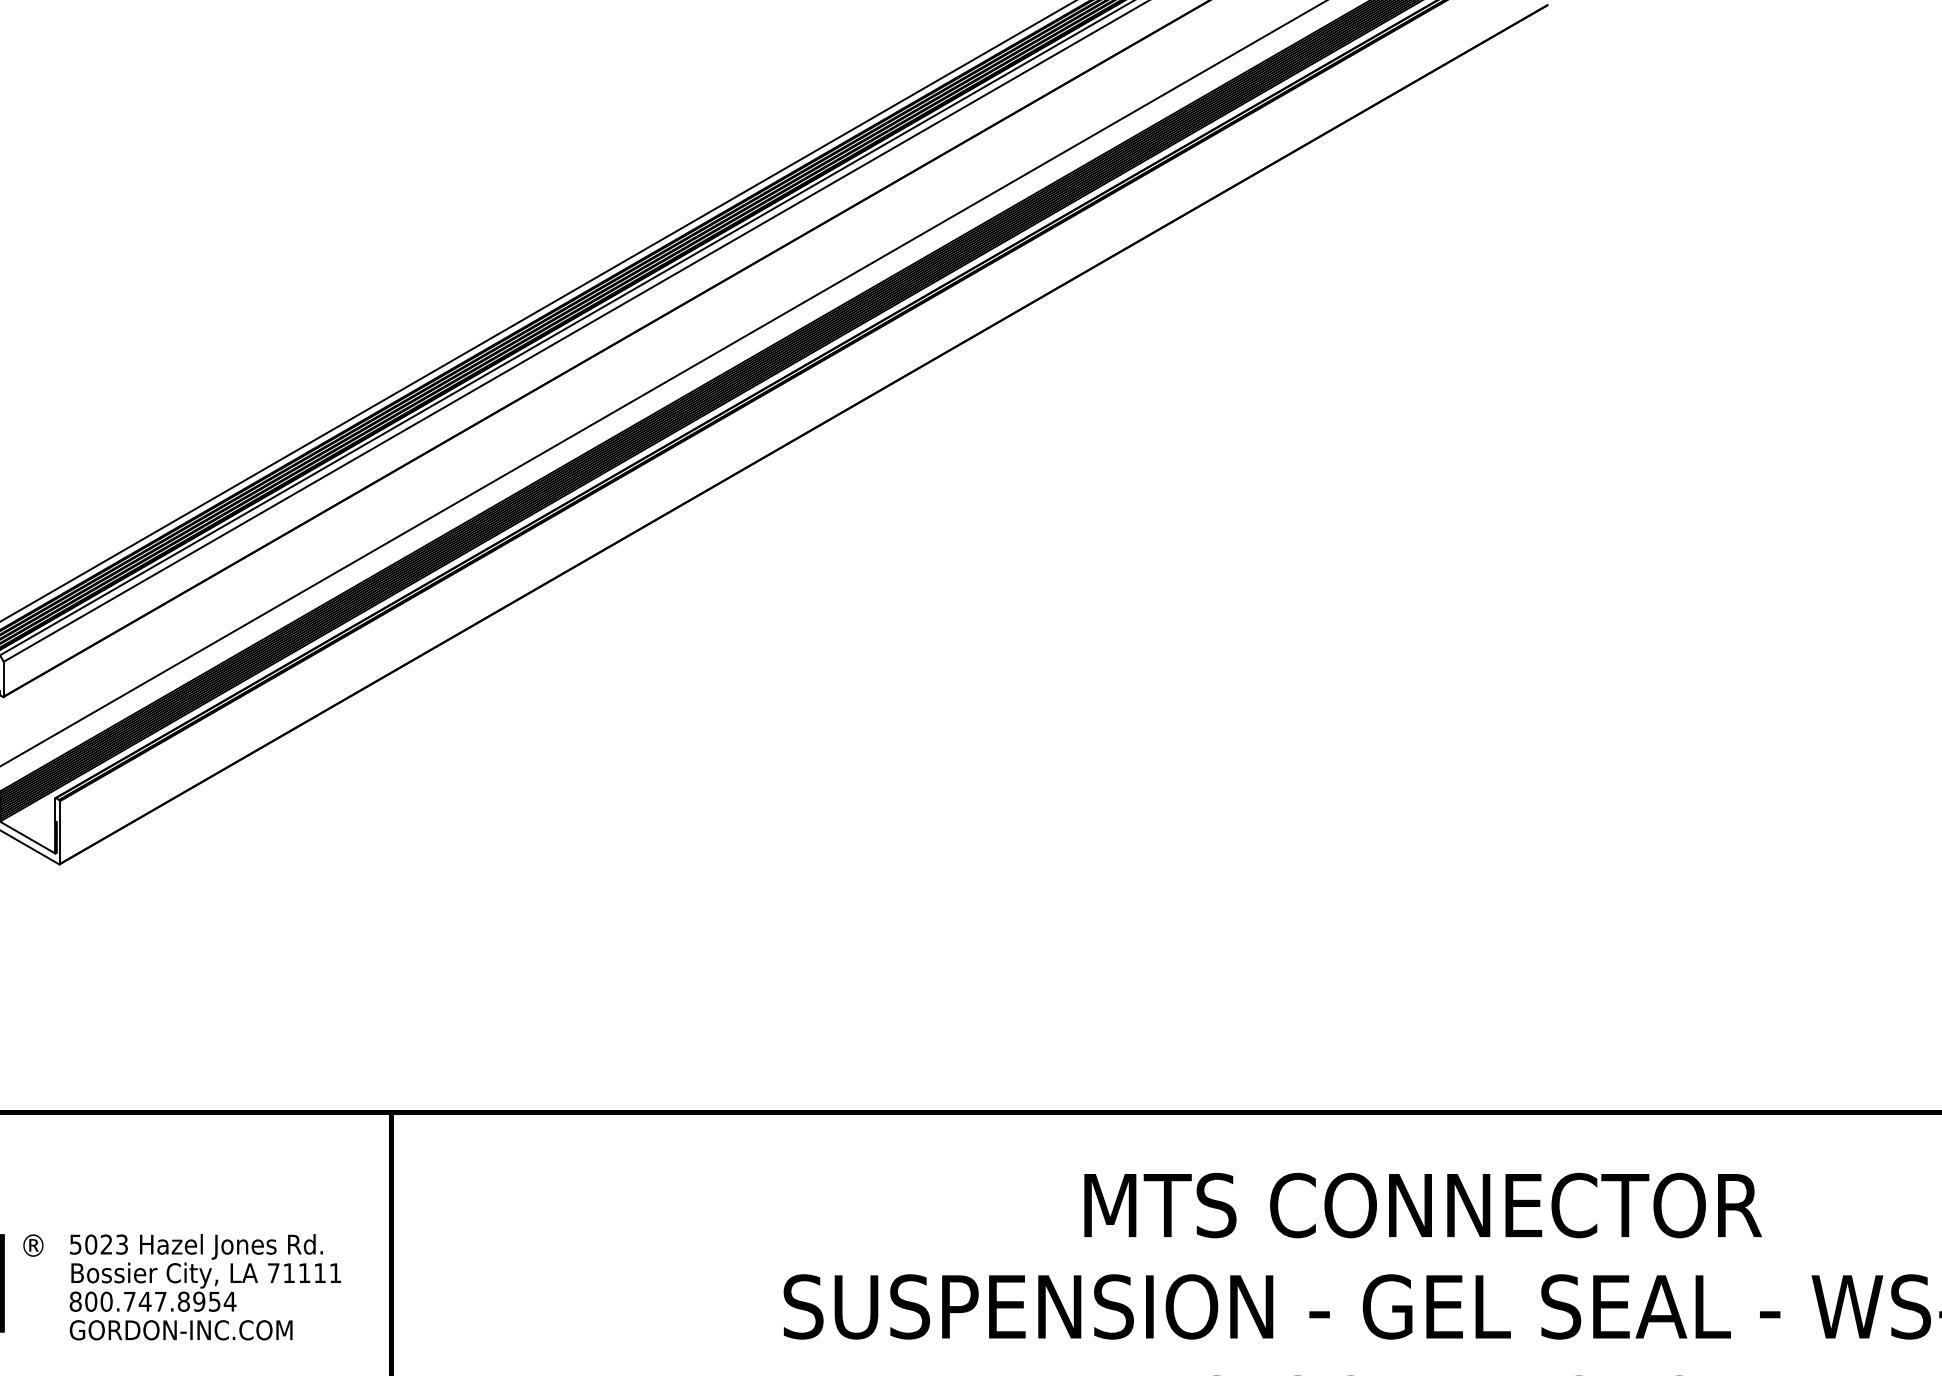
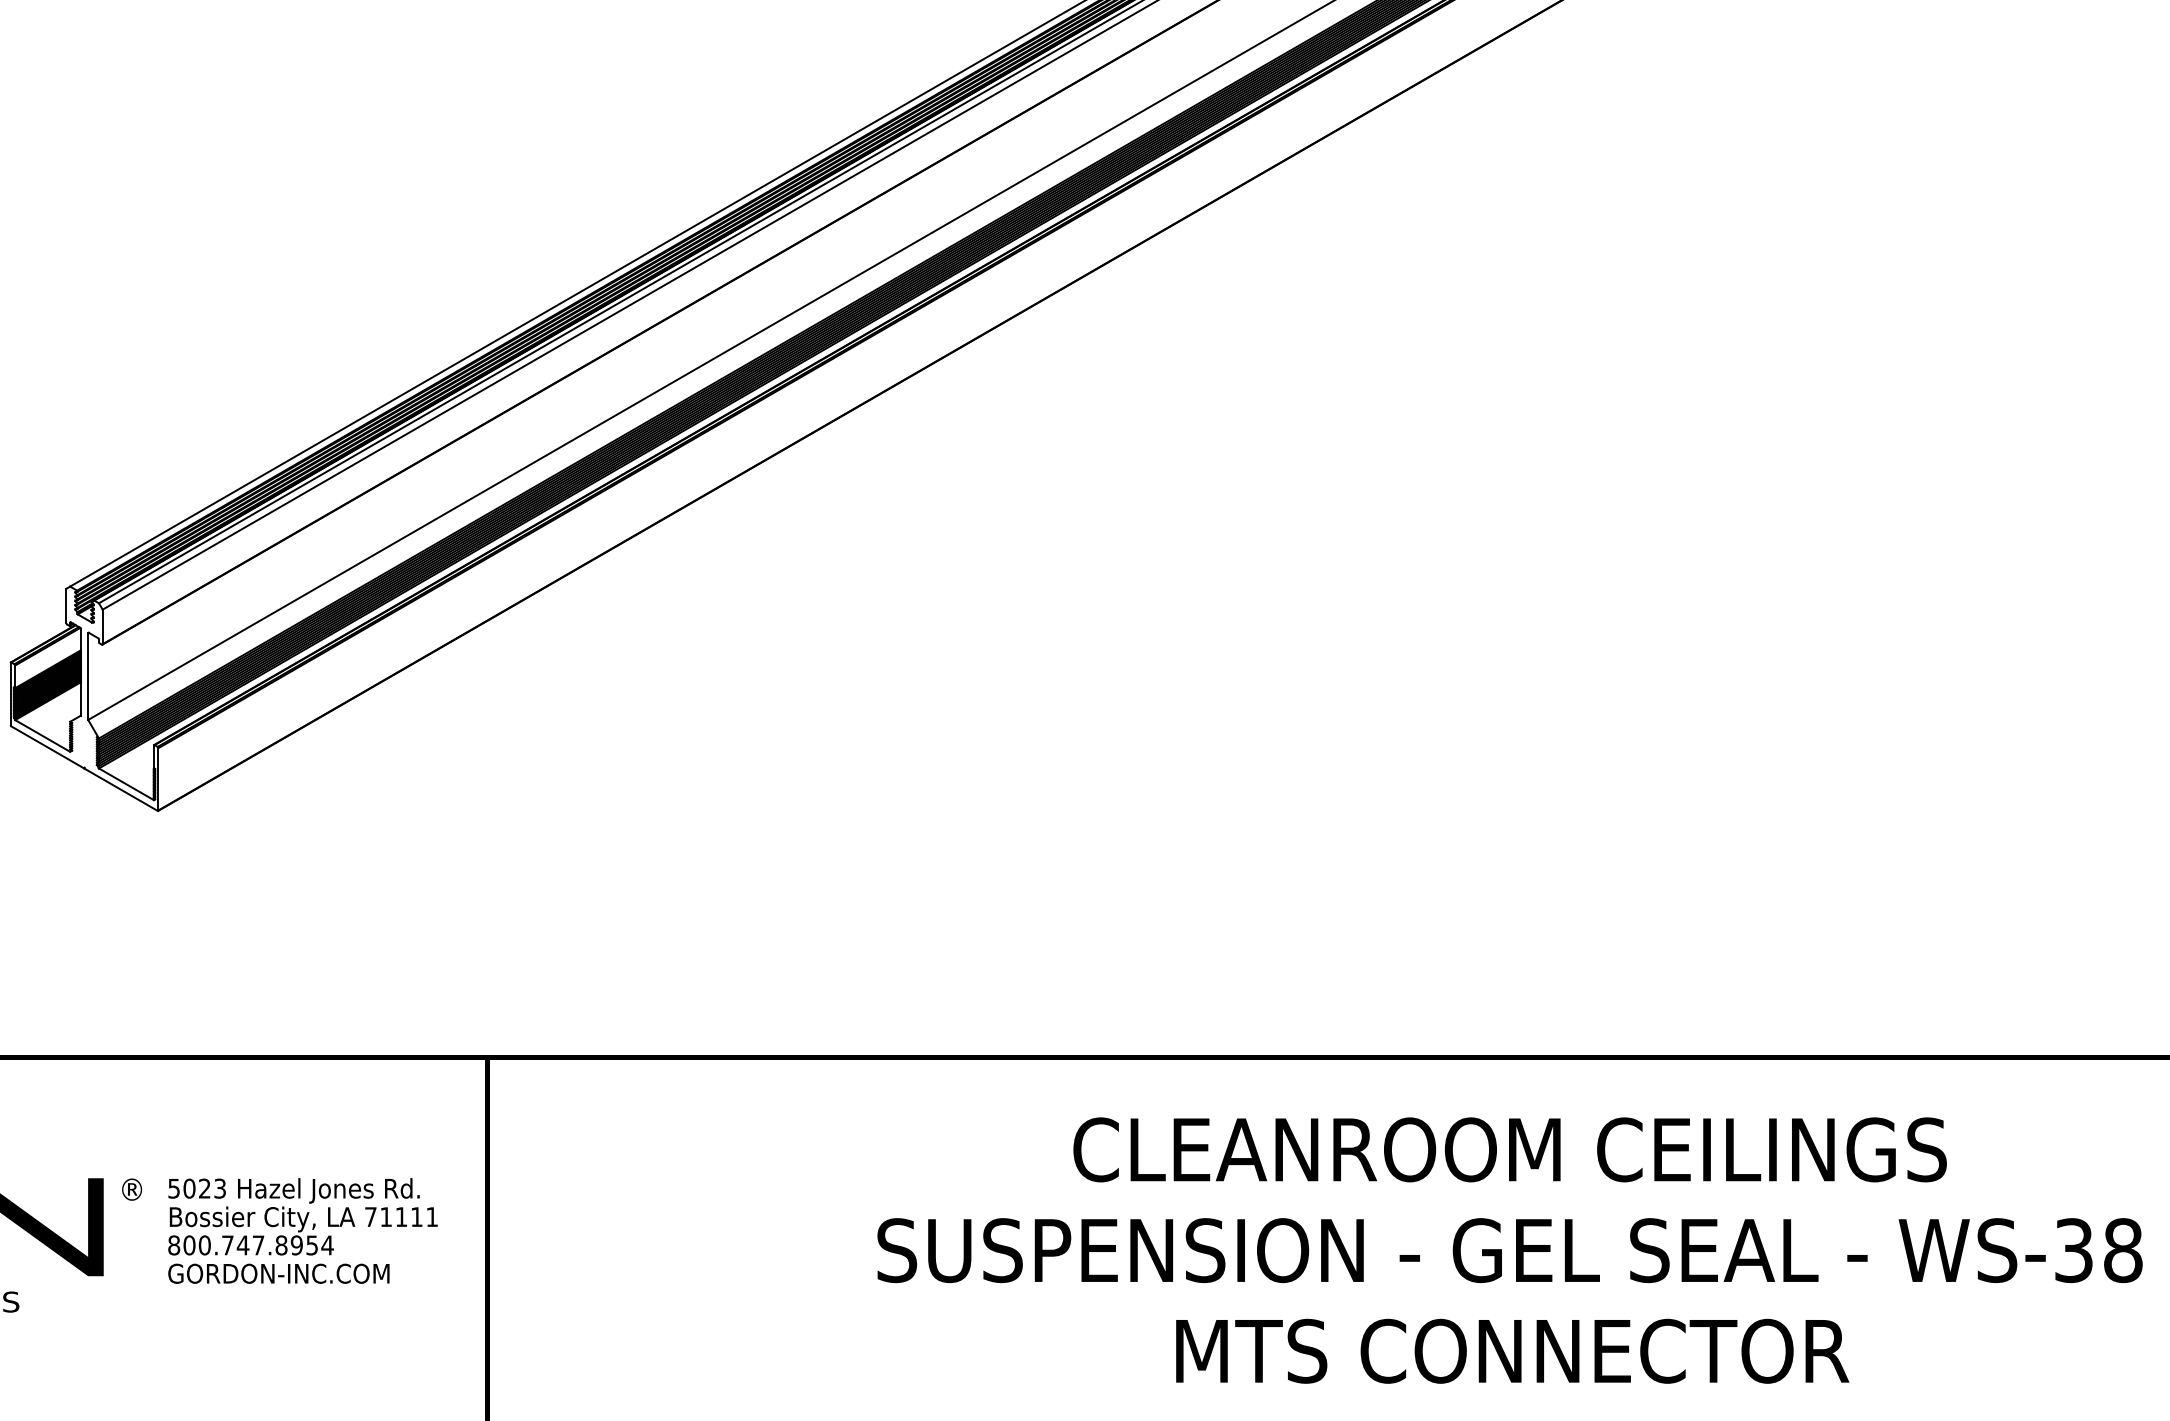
text: (1419, 1205) -> (1509, 1149), MTS CONNECTOR -> CLEANROOM CEILINGS

